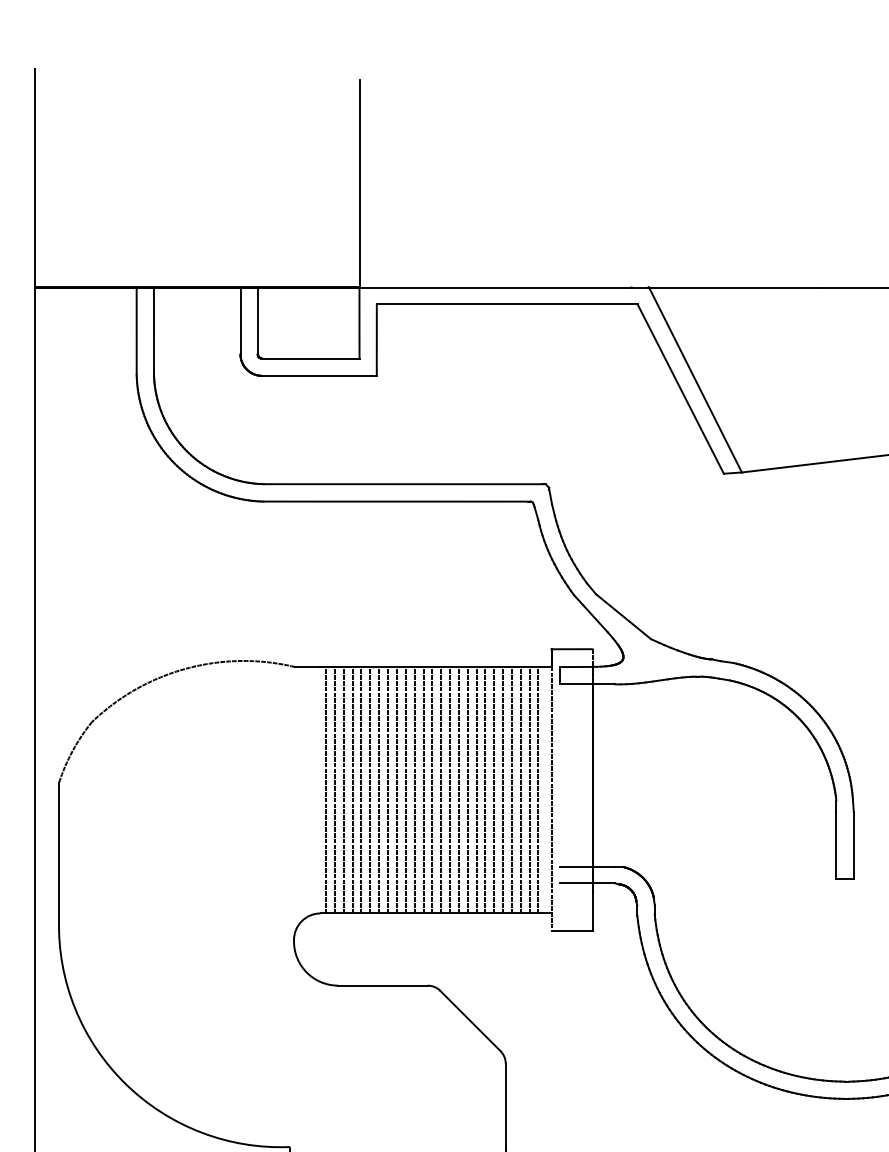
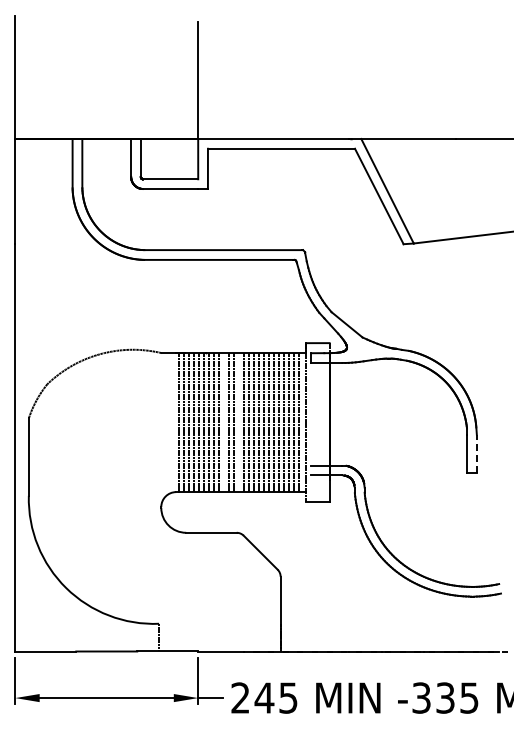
line: (406, 789) -> (224, 422), removed
line: (432, 789) -> (239, 422), removed
line: (853, 844) -> (476, 453), solid -> dashed

